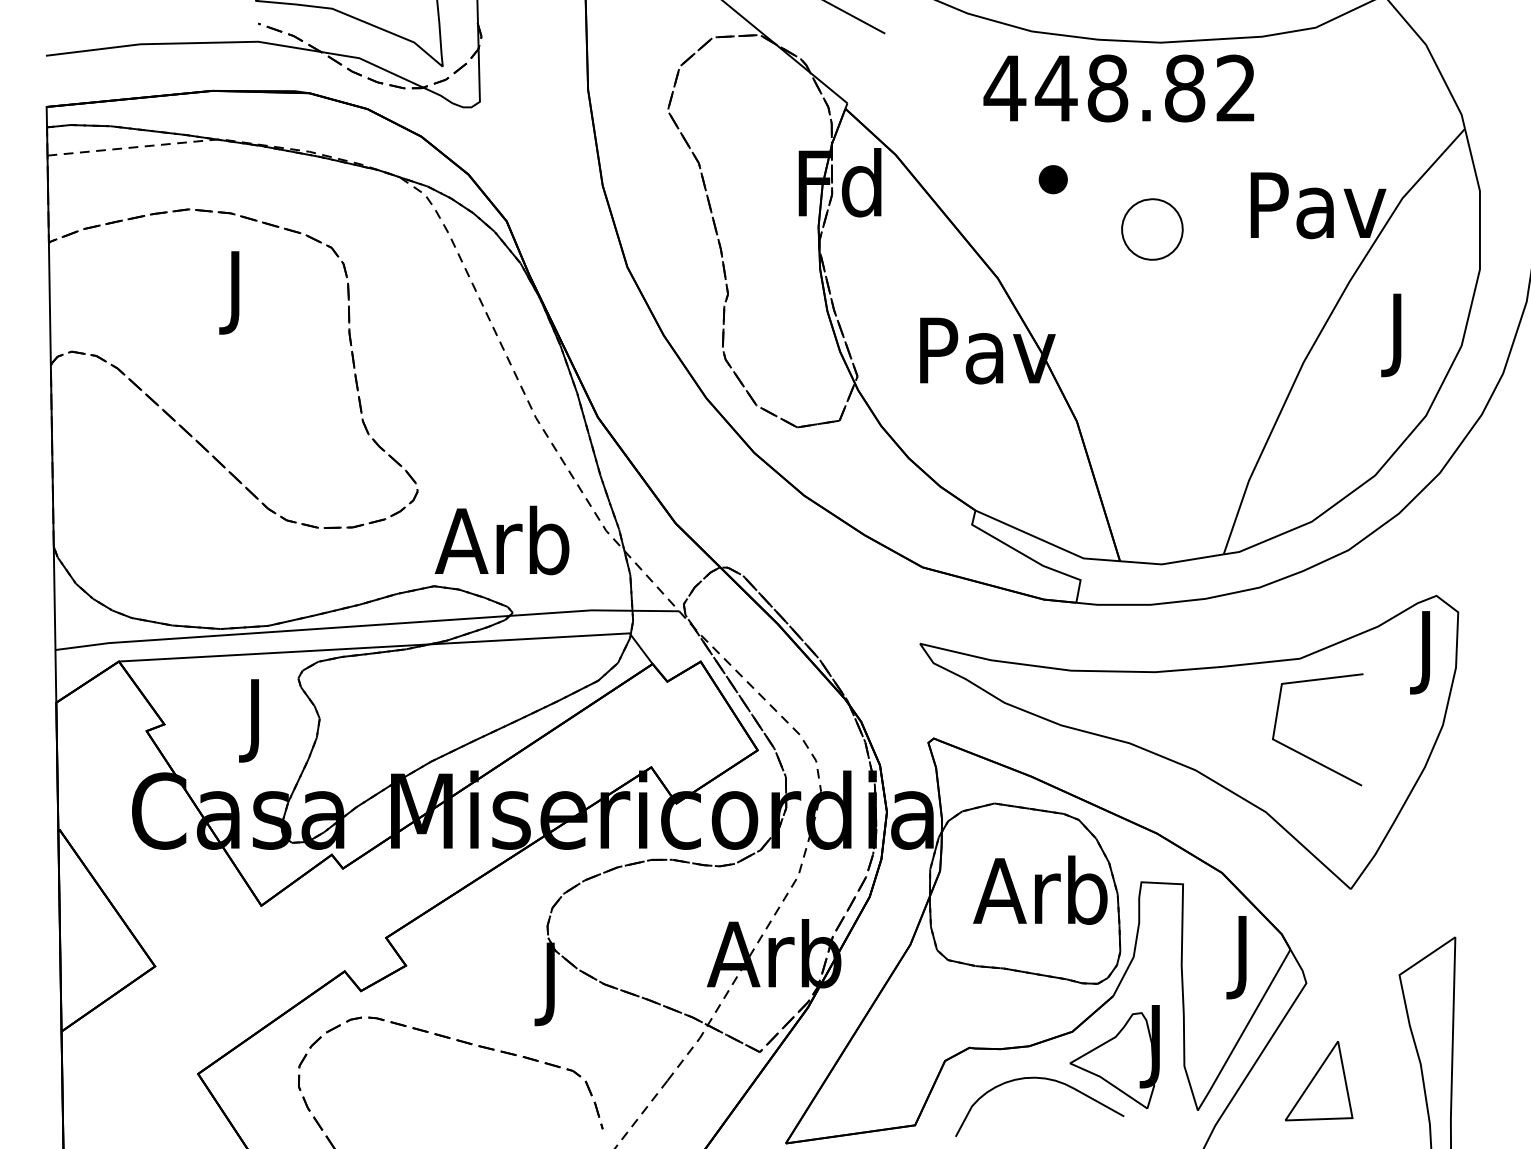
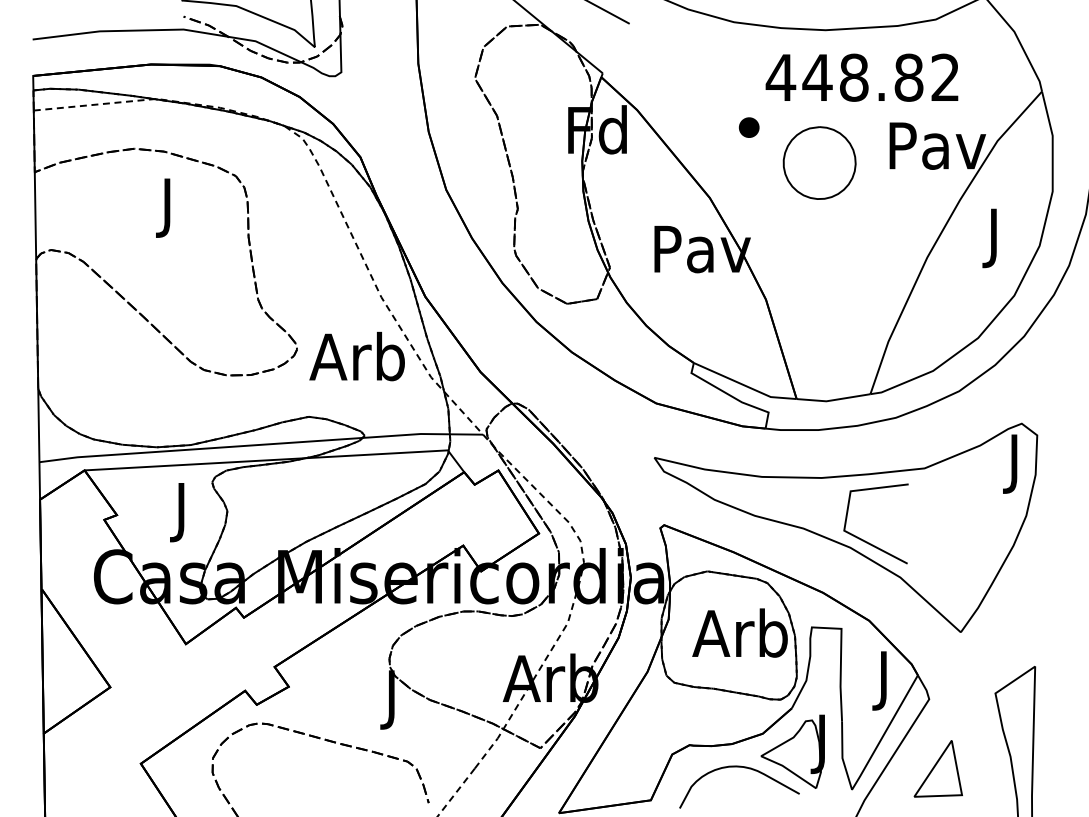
text: (1118, 88) -> (861, 77), moved
part: (1152, 229) -> (819, 163), size x1.67
text: (501, 540) -> (356, 356), moved
line: (1304, 754) -> (866, 541), moved

